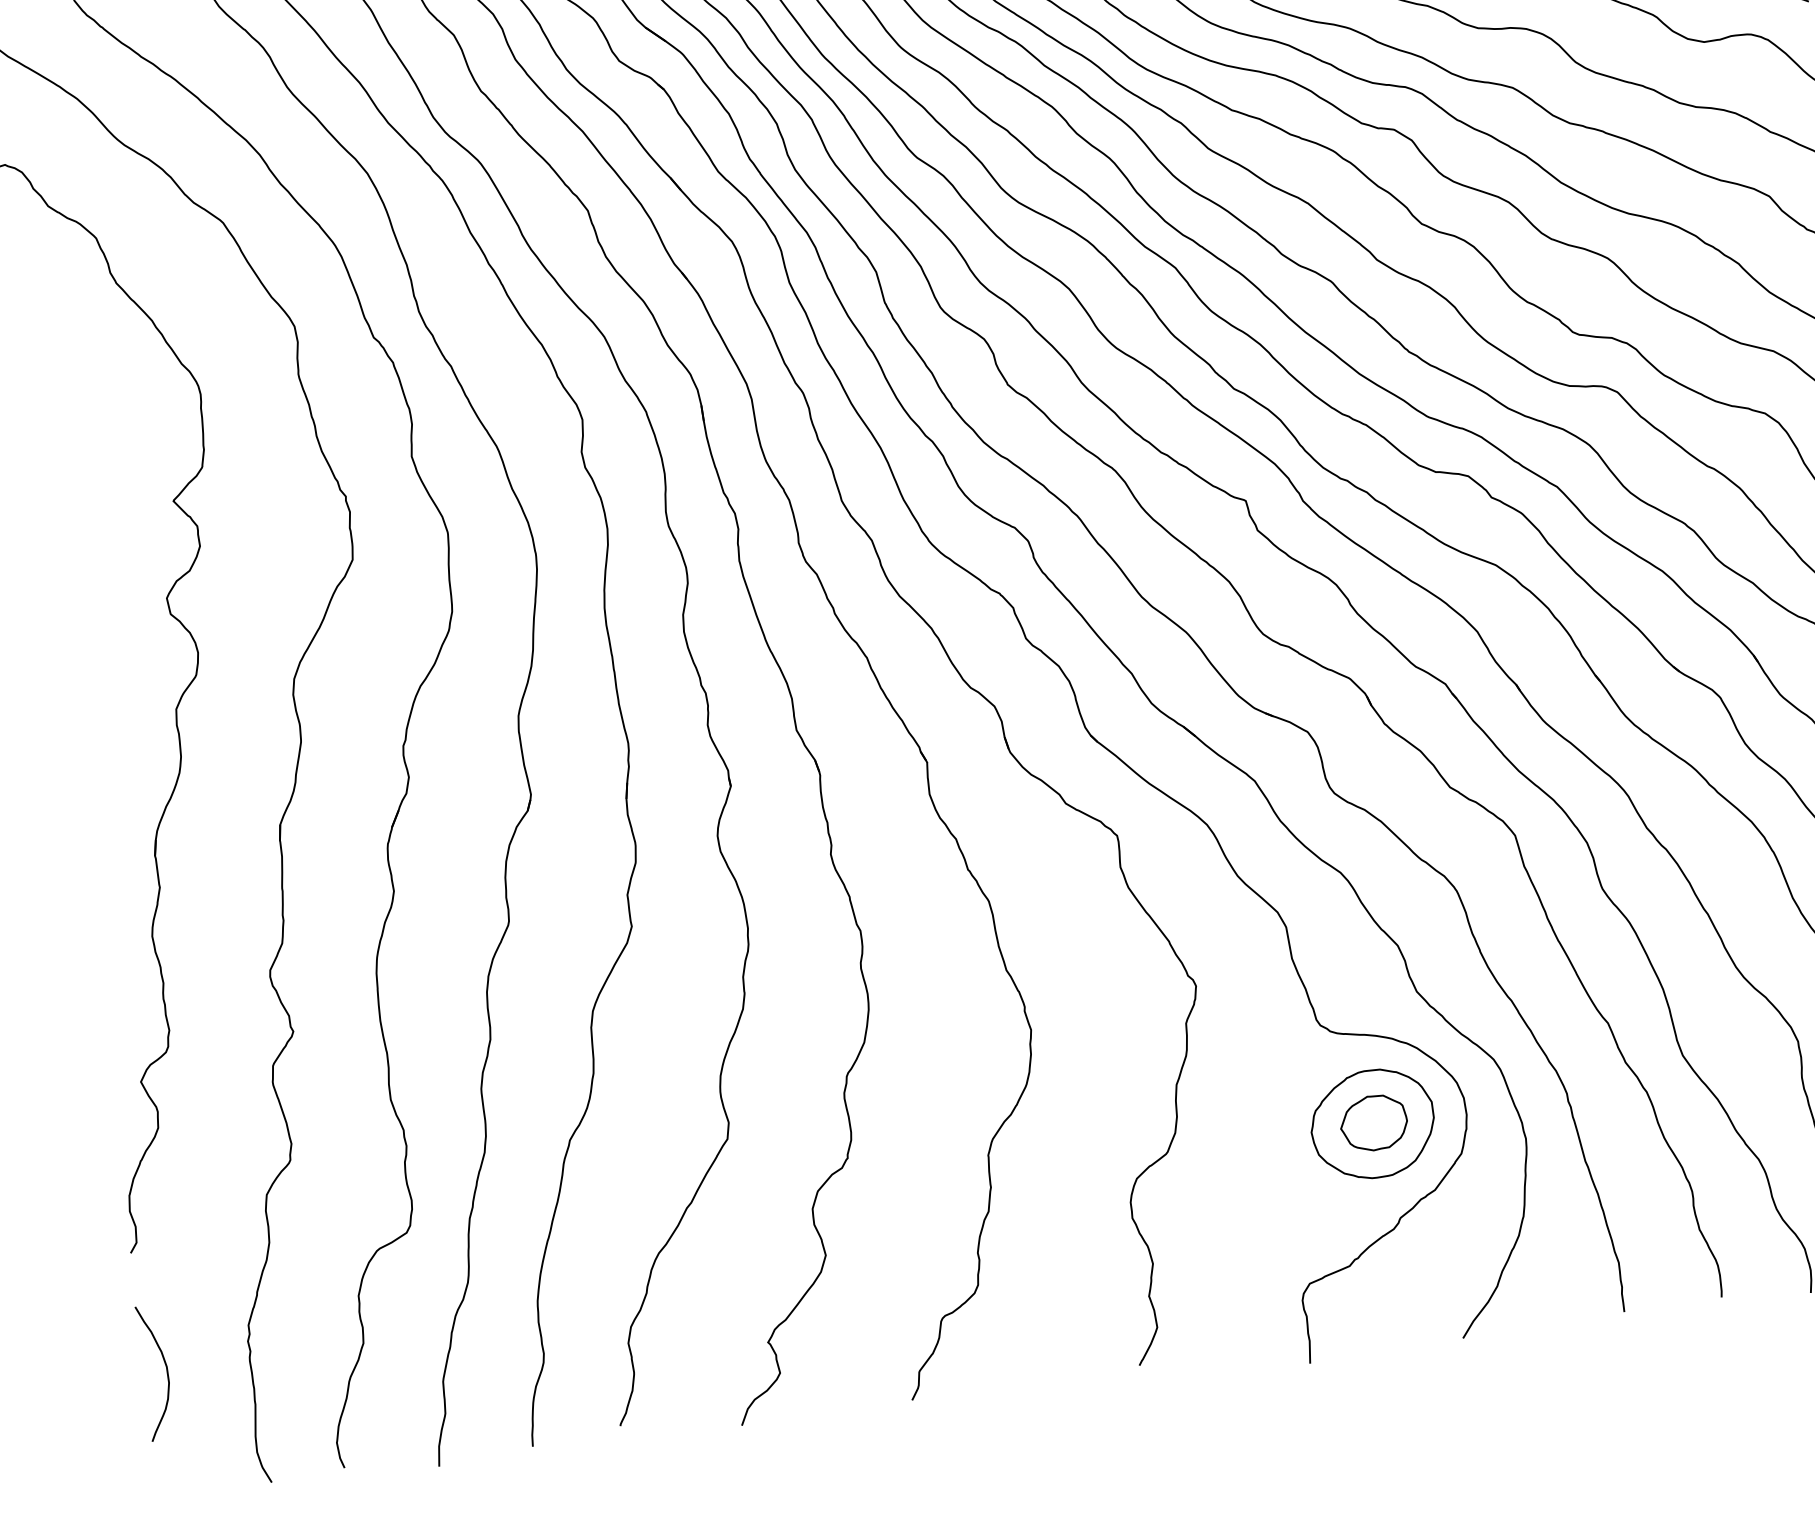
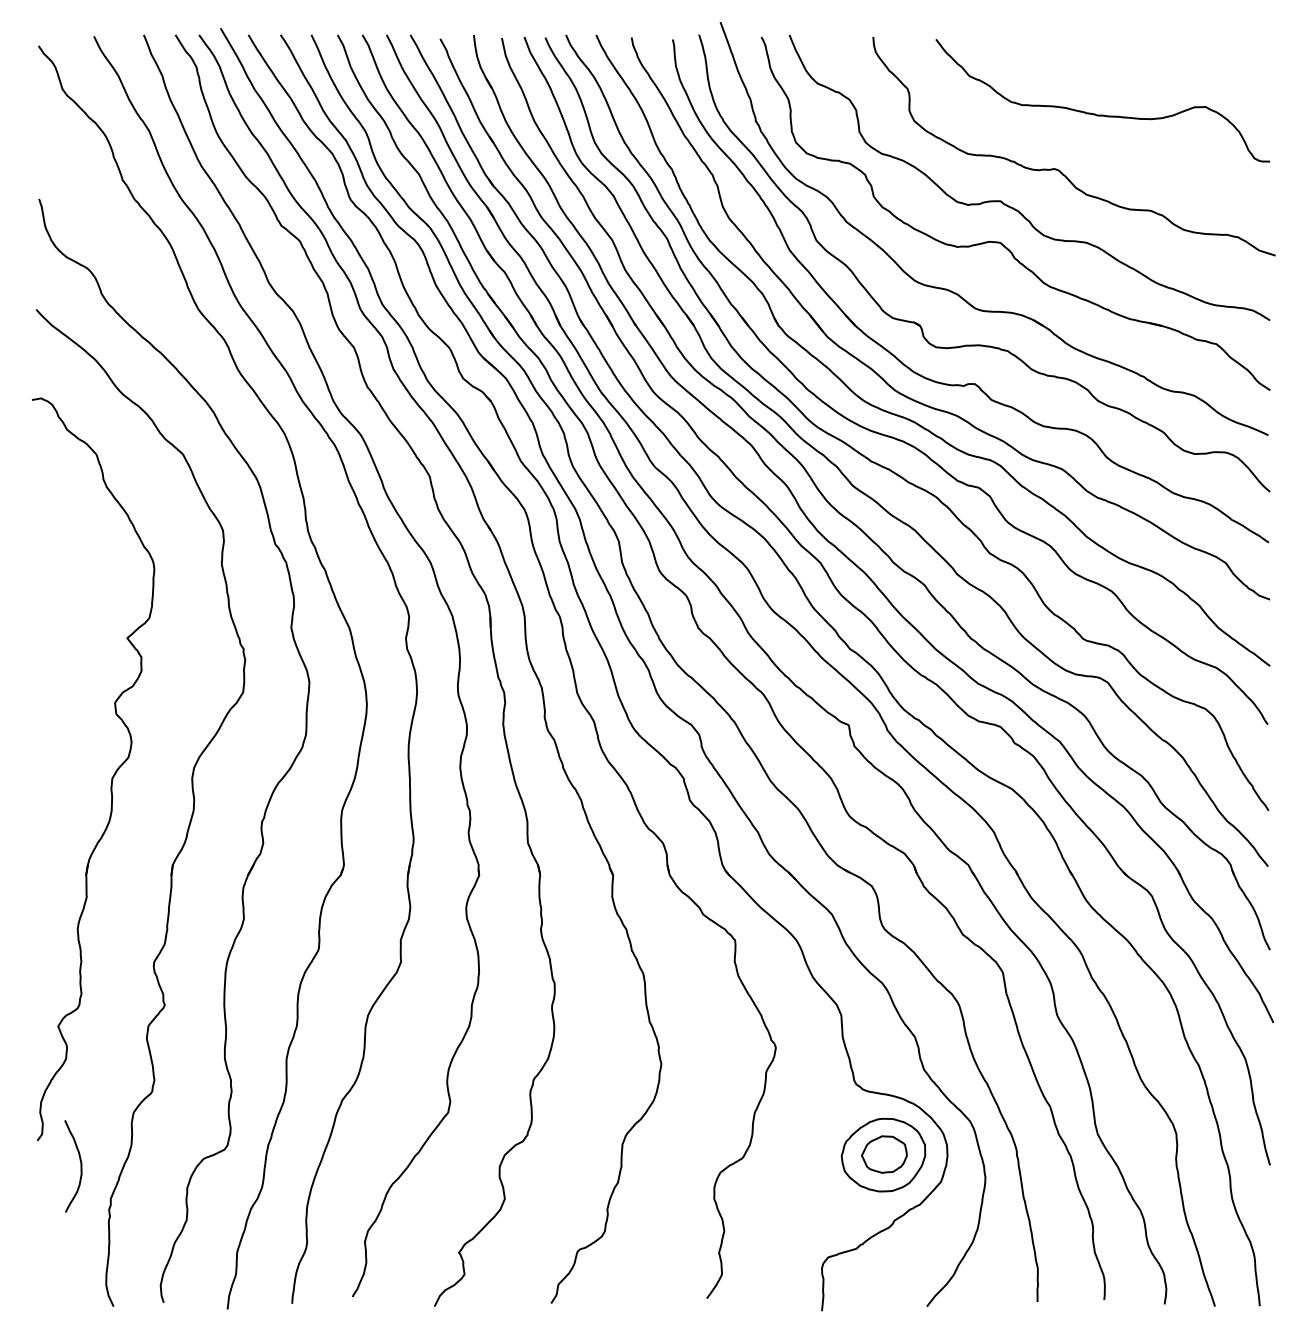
curve: (166, 1371) -> (80, 1166), moved

